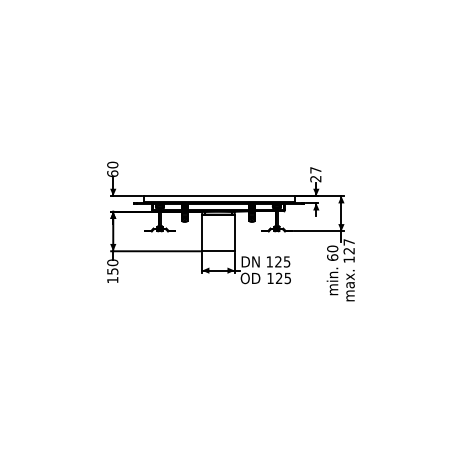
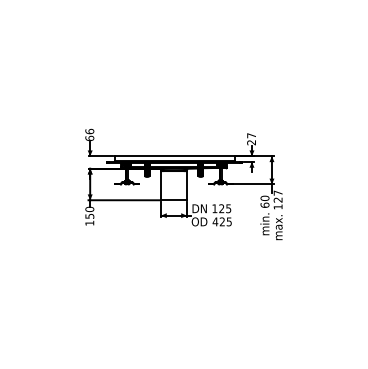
text: (112, 164) -> (89, 131), 60 -> 66
text: (270, 278) -> (215, 221), 125 -> 425

